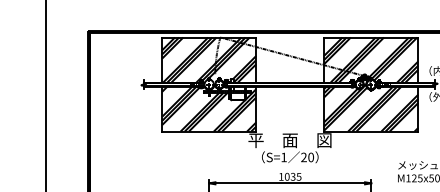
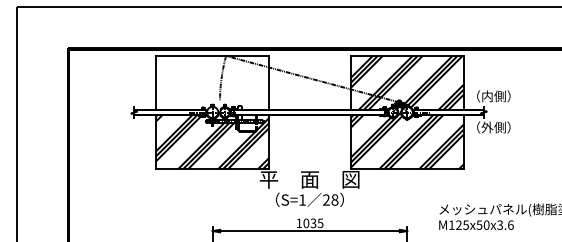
hatch: (209, 60) -> (212, 83), removed
text: (310, 157) -> (334, 199), 20 -> 28

